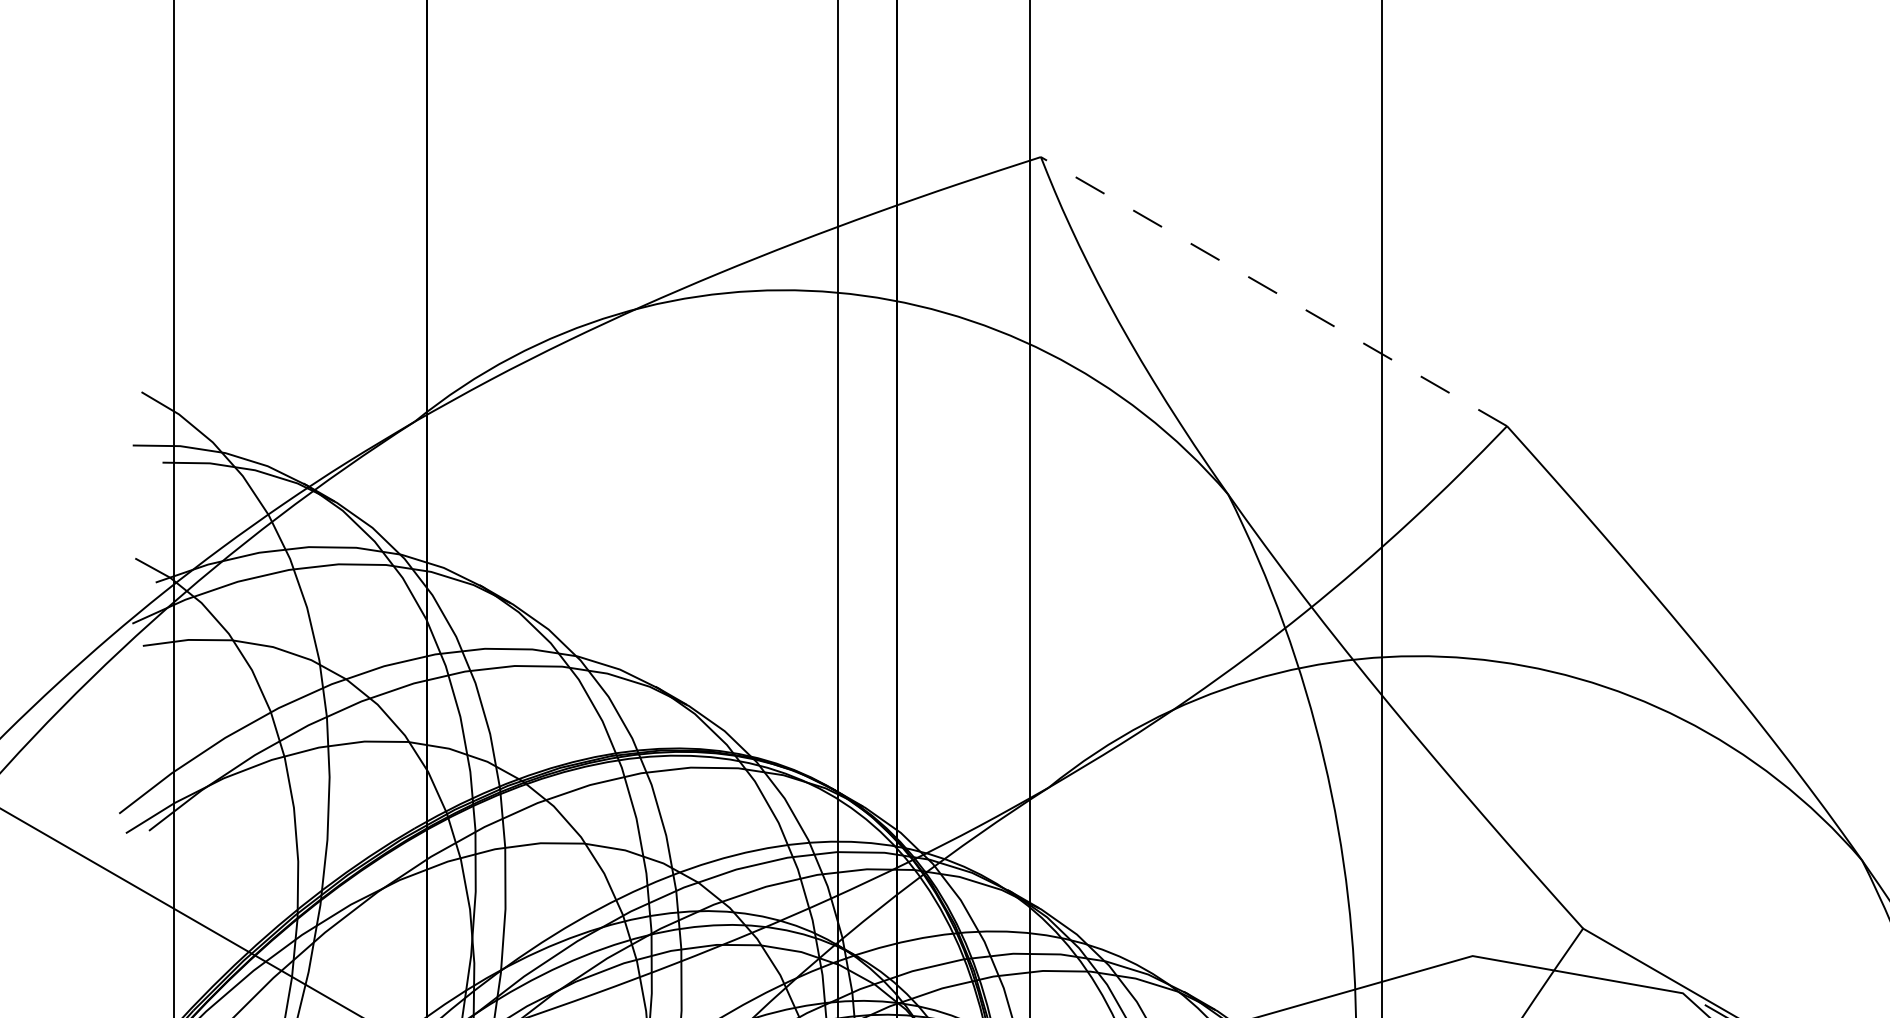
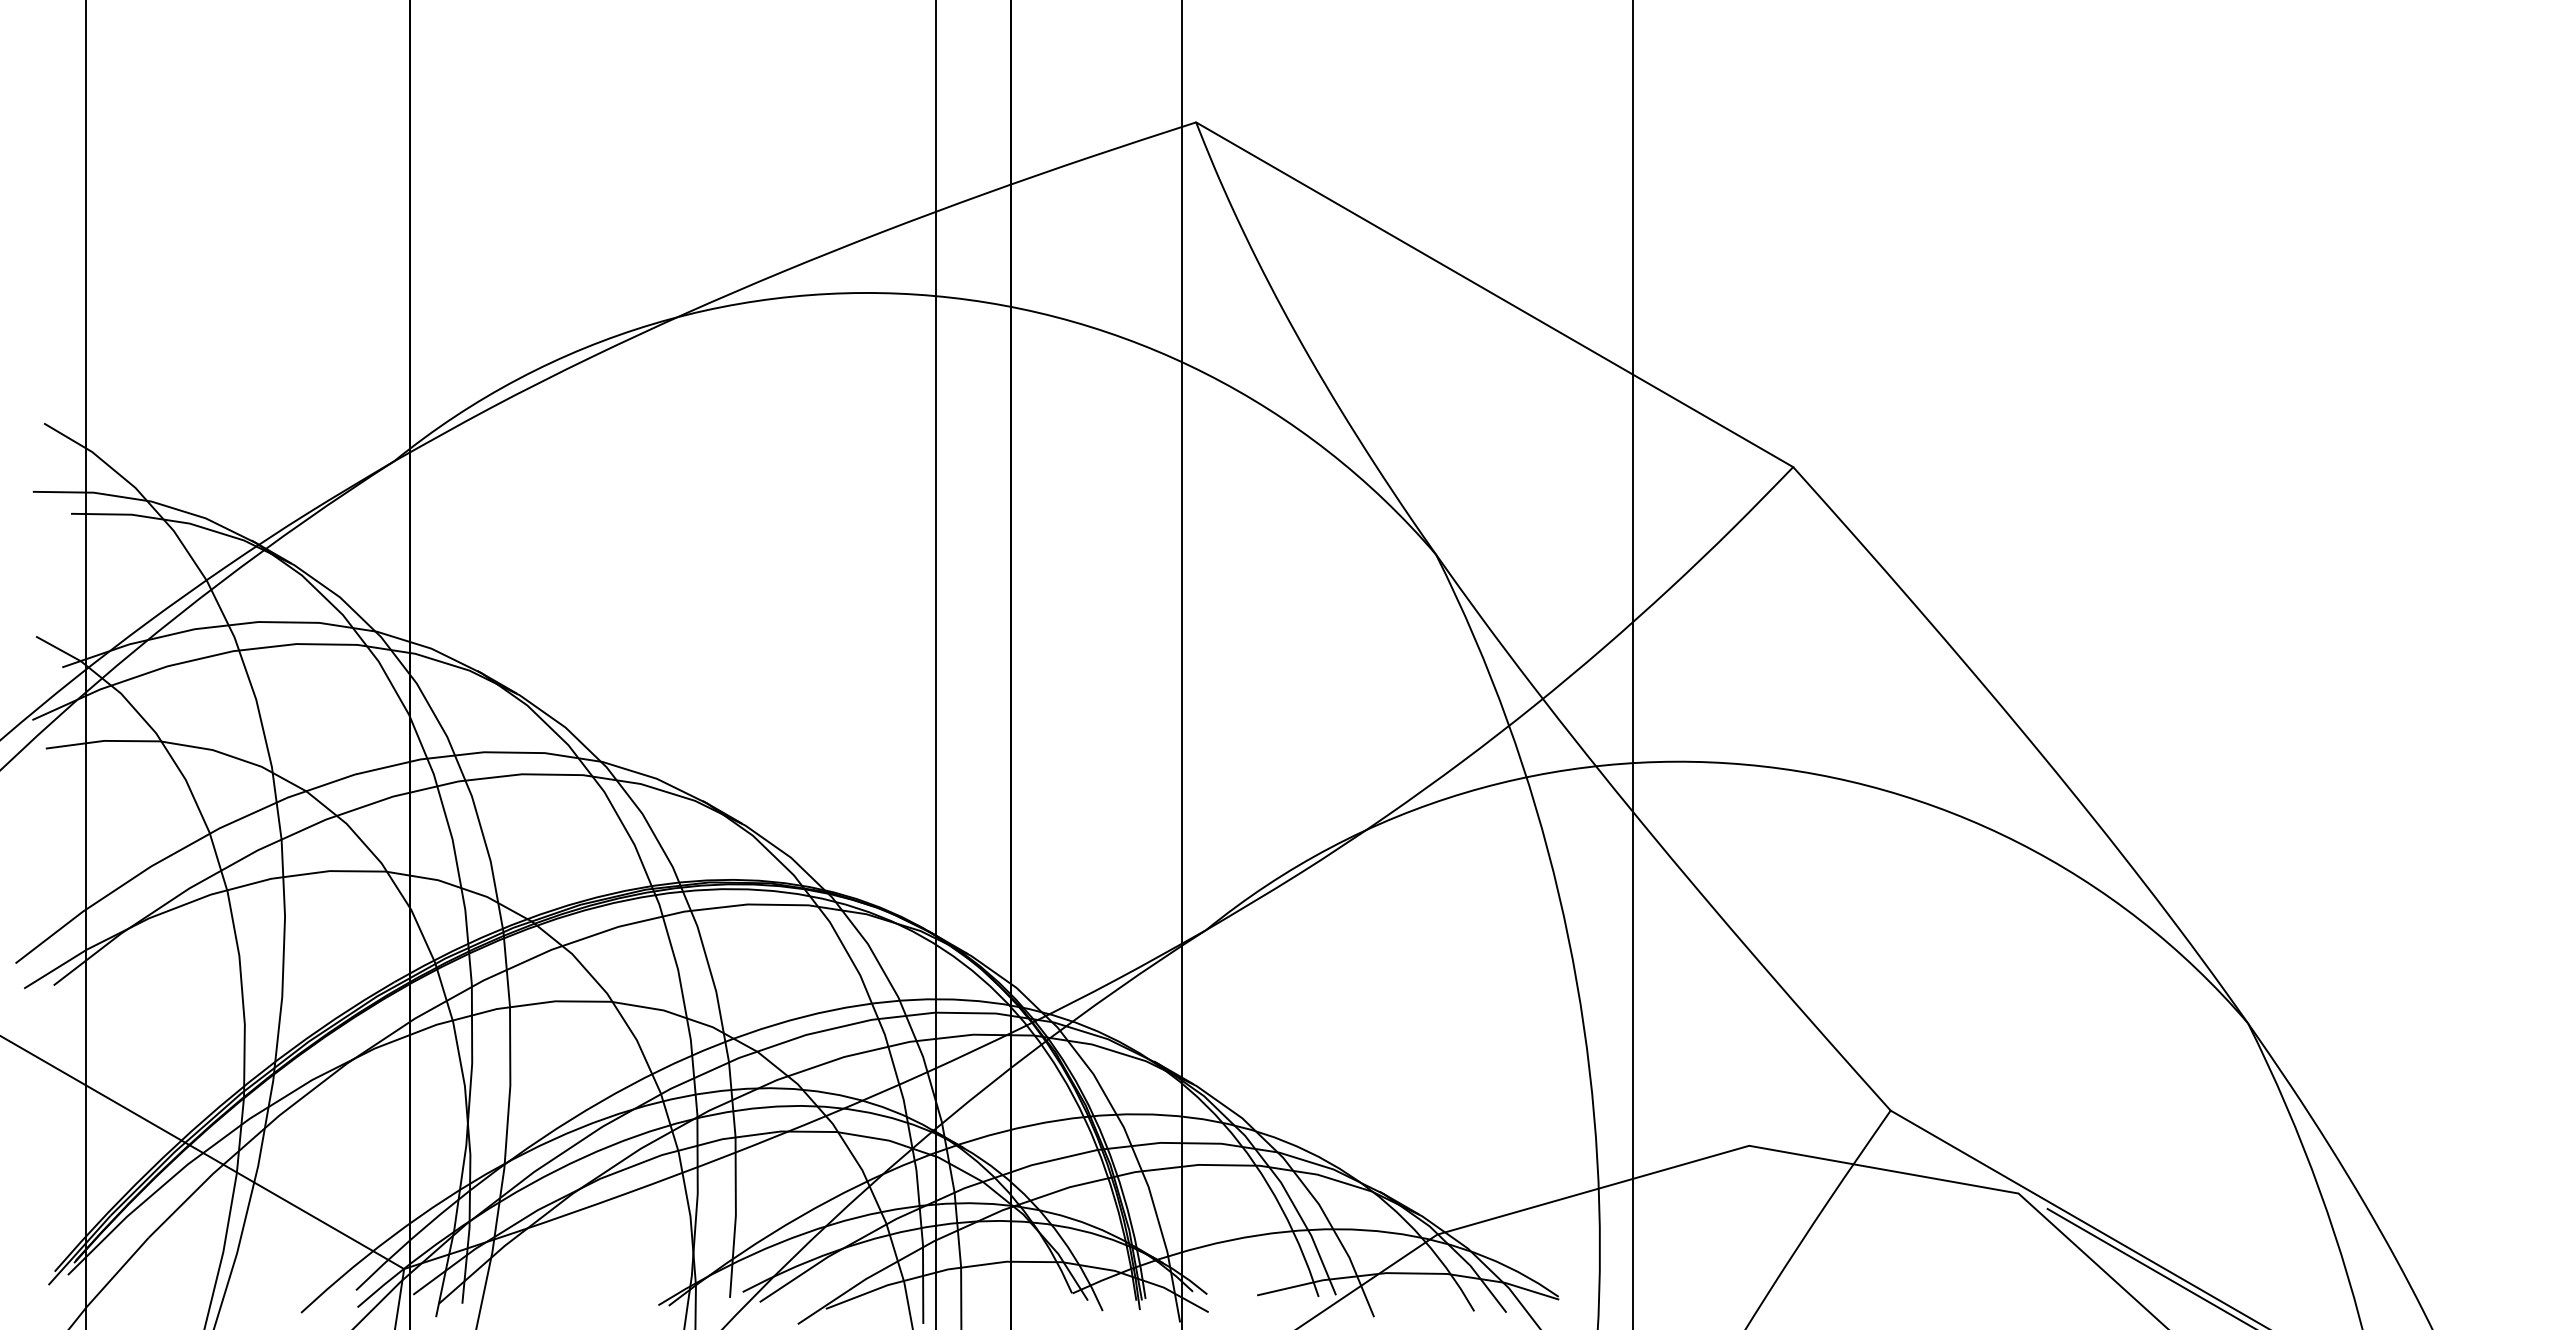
line: (1273, 291) -> (1494, 294), dashed -> solid

